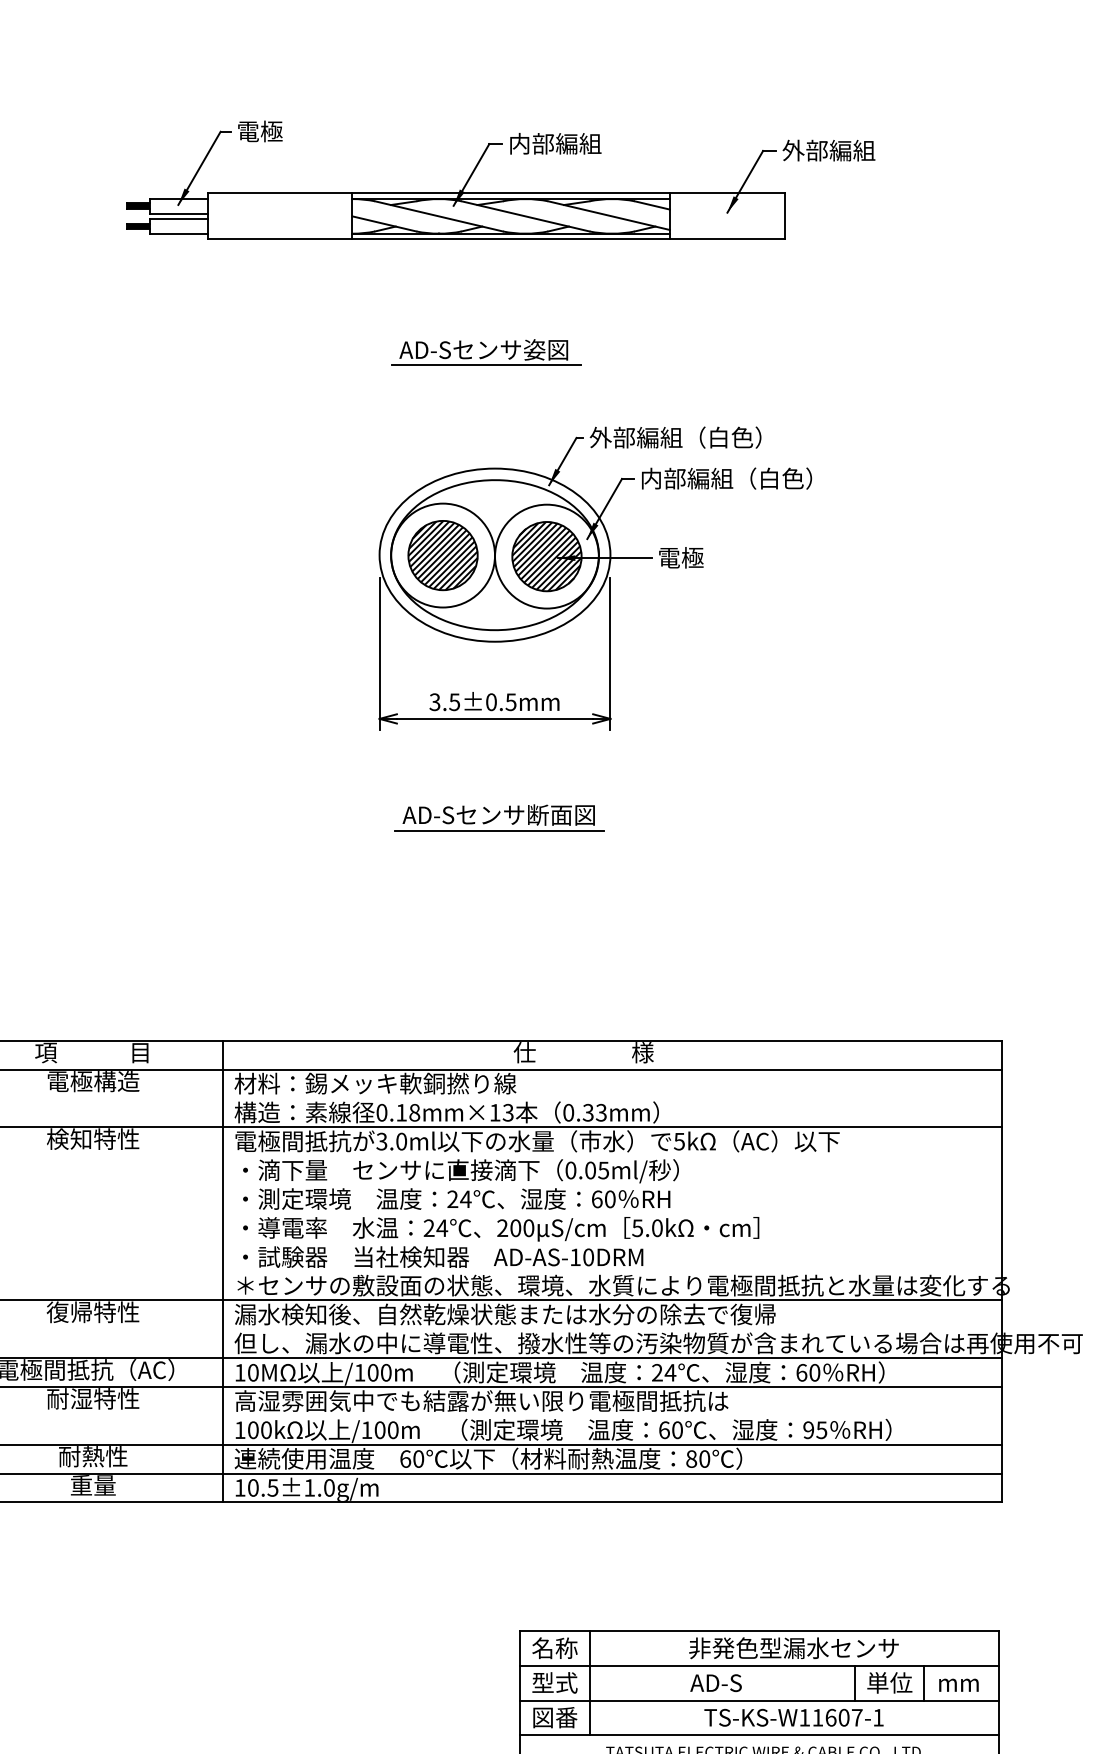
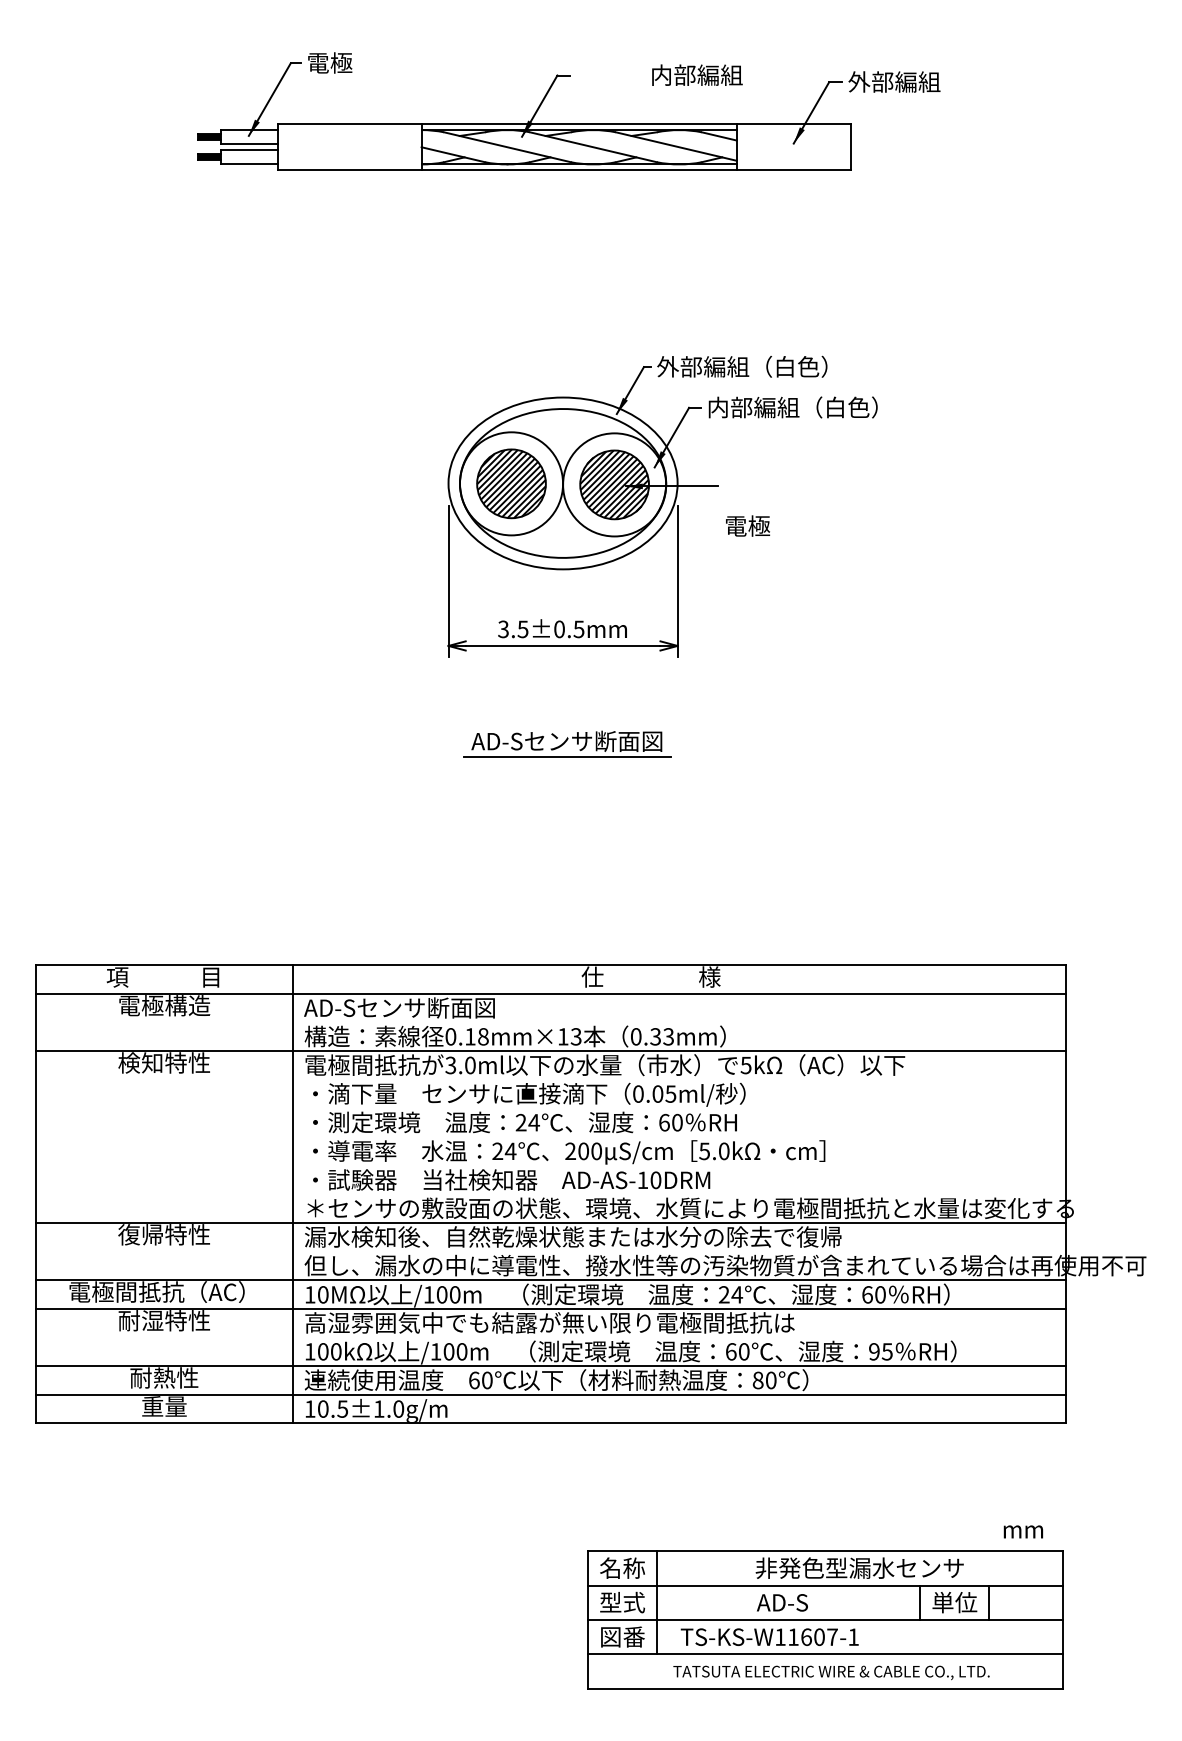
text: (555, 143) -> (697, 74), moved
part: (486, 352) -> (554, 282), removed
text: (681, 557) -> (748, 525), moved
text: (375, 1083) -> (444, 1007), 材料：錫メッキ軟銅撚り線 -> AD-Sセンサ断面図
text: (957, 1684) -> (1022, 1531), moved
text: (793, 1717) -> (769, 1636), moved

